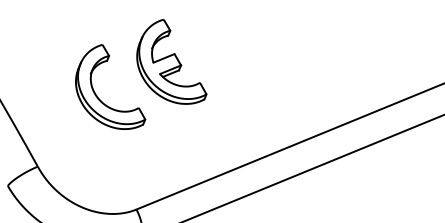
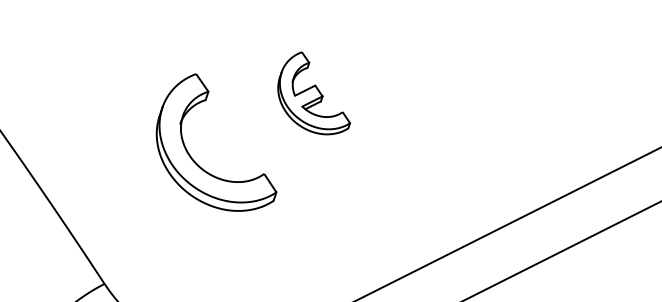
part: (171, 61) -> (312, 92), size x0.6

